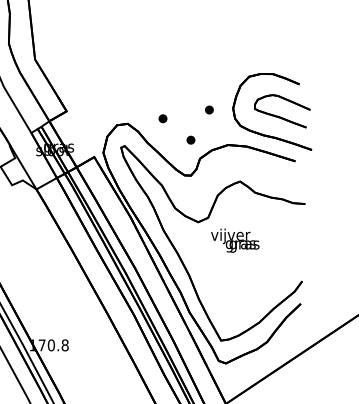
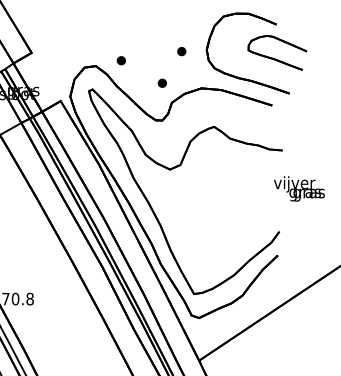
part: (282, 111) -> (277, 53), moved
part: (162, 118) -> (120, 60), moved
text: (235, 240) -> (299, 188), moved

